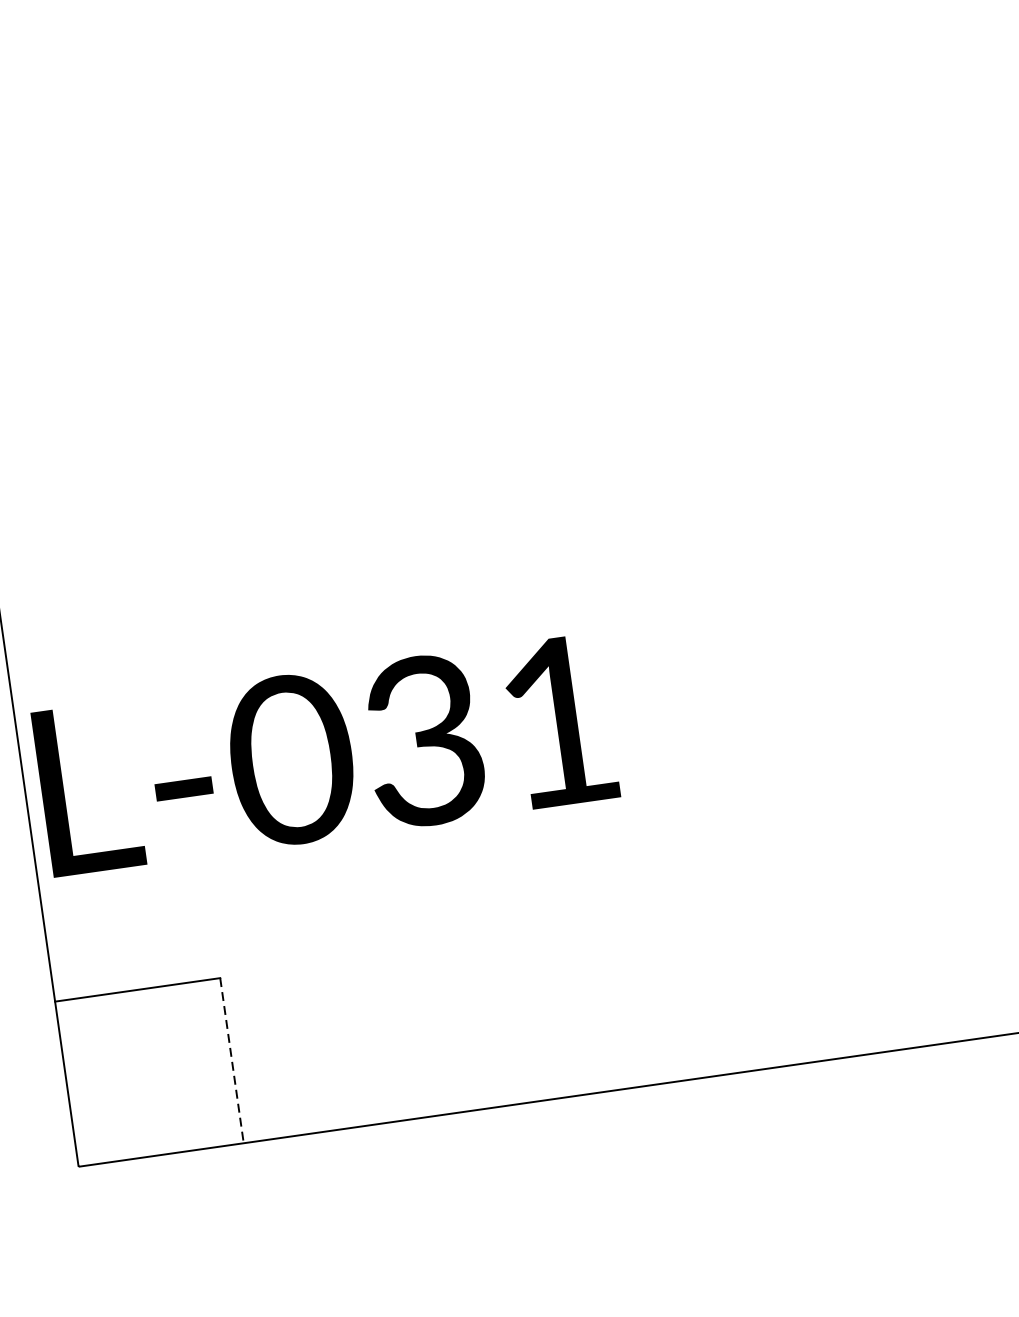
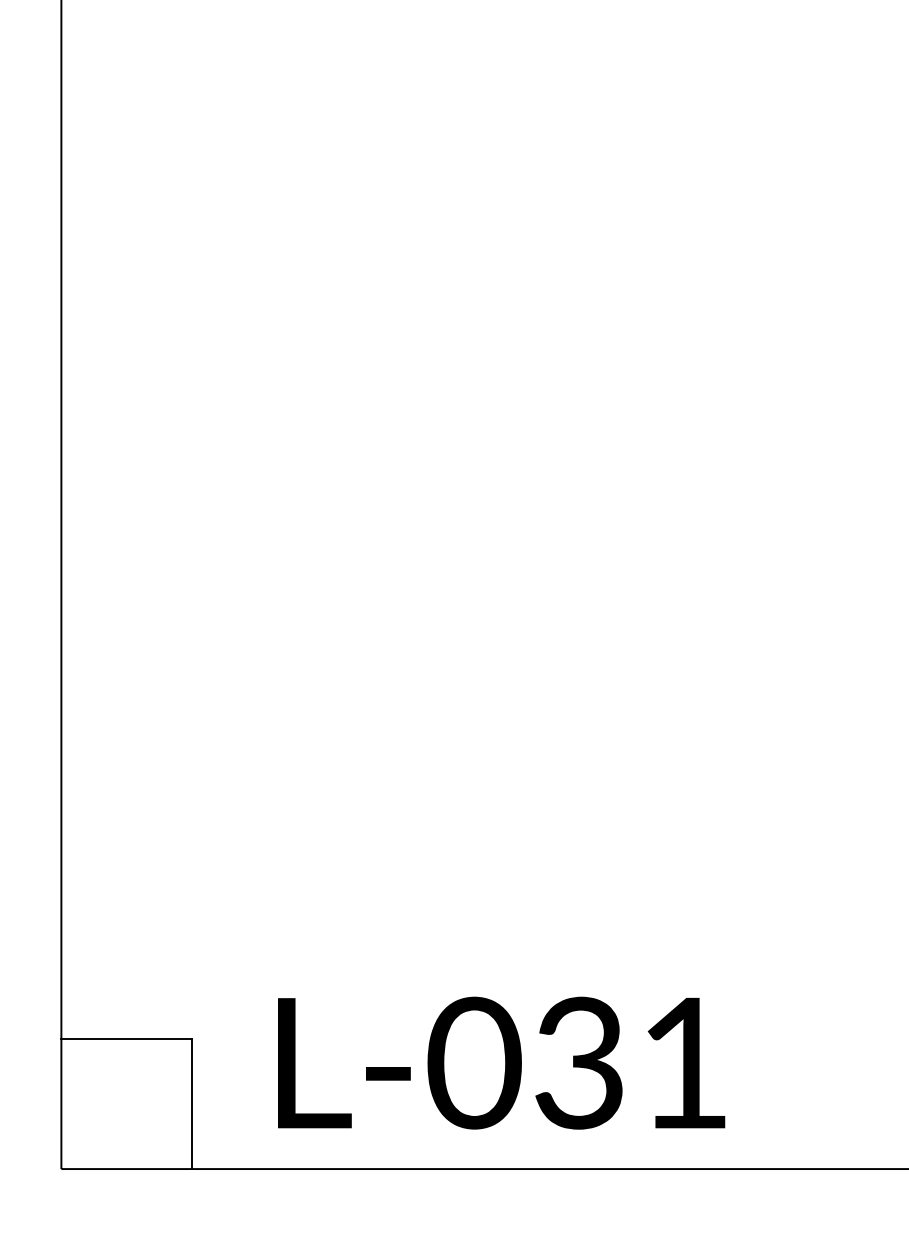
text: (325, 754) -> (501, 1062), moved
line: (232, 1061) -> (191, 1104), dashed -> solid

